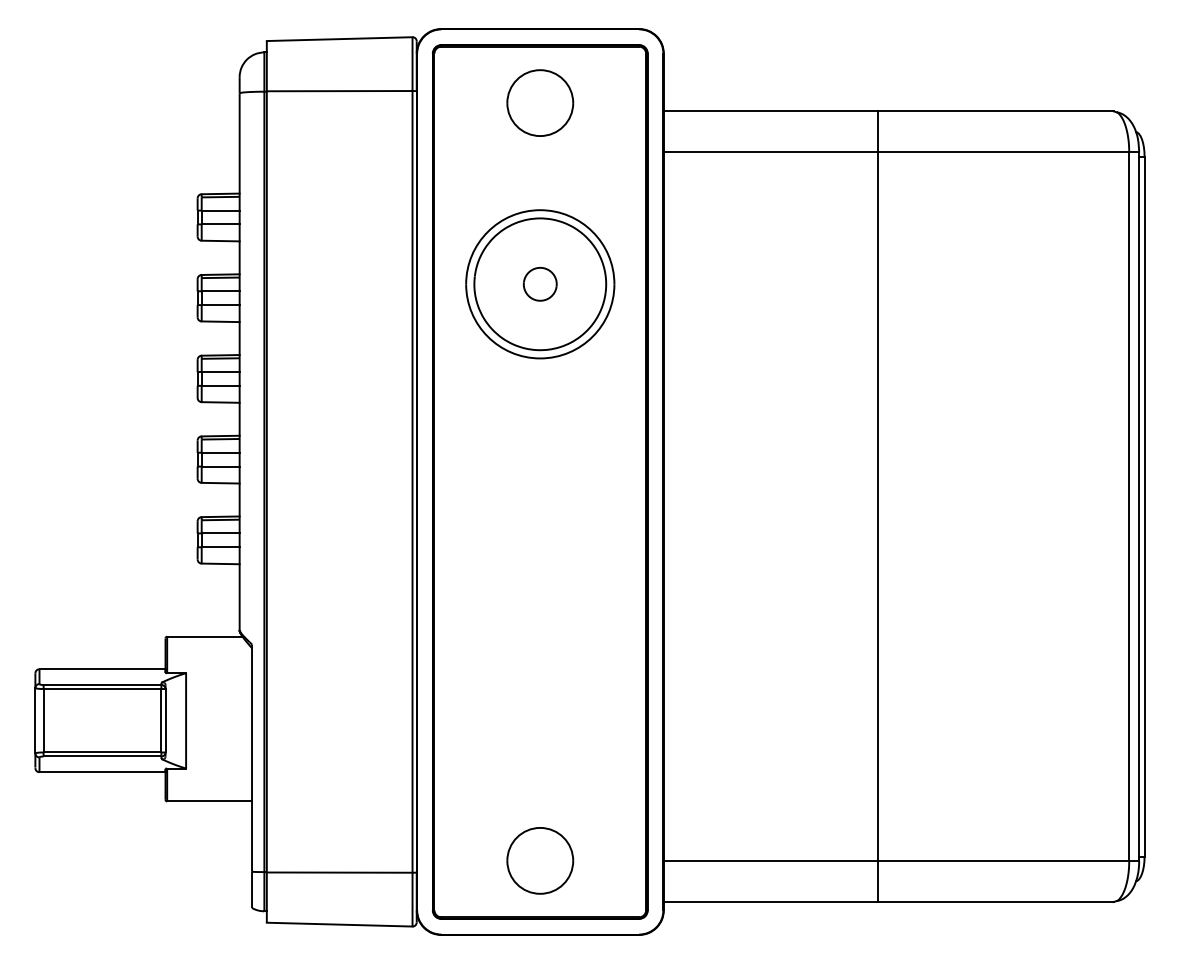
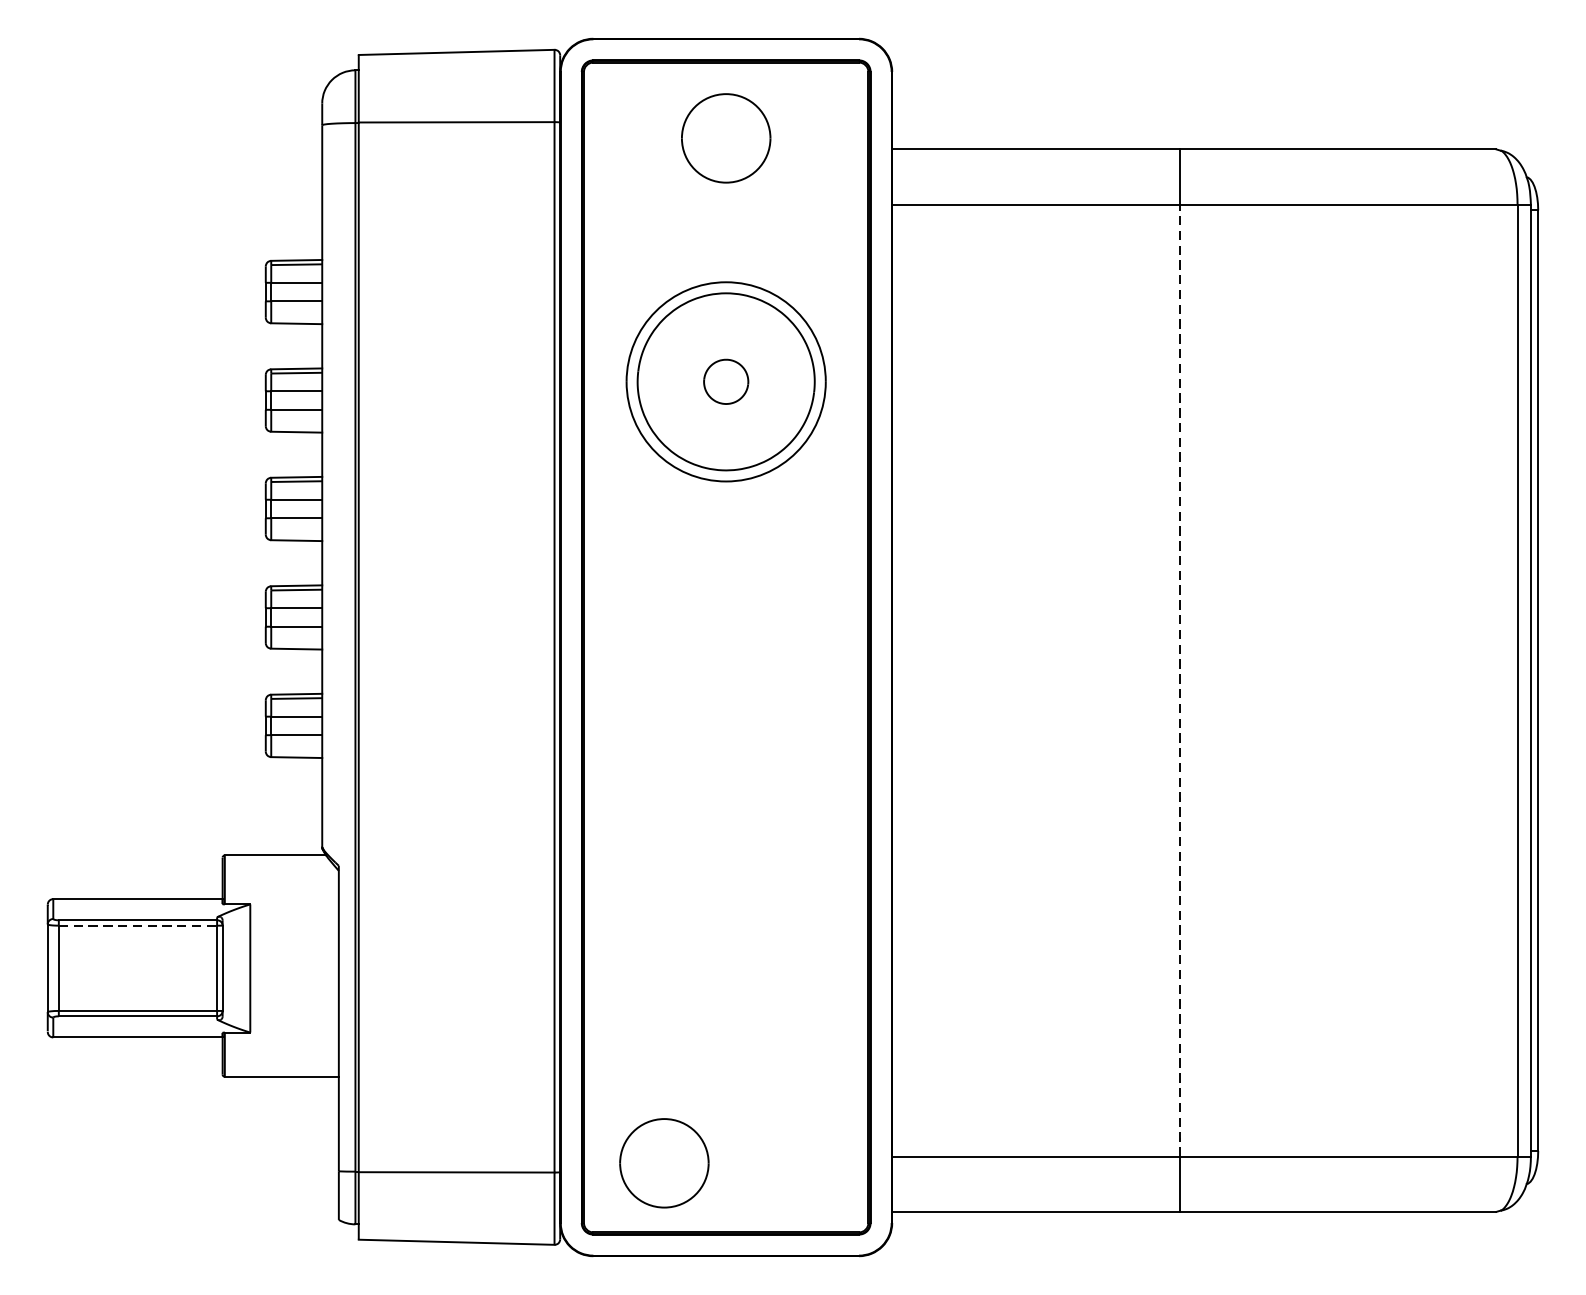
line: (877, 506) -> (1179, 680), solid -> dashed
line: (102, 689) -> (137, 926), solid -> dashed
part: (540, 860) -> (664, 1162), moved

